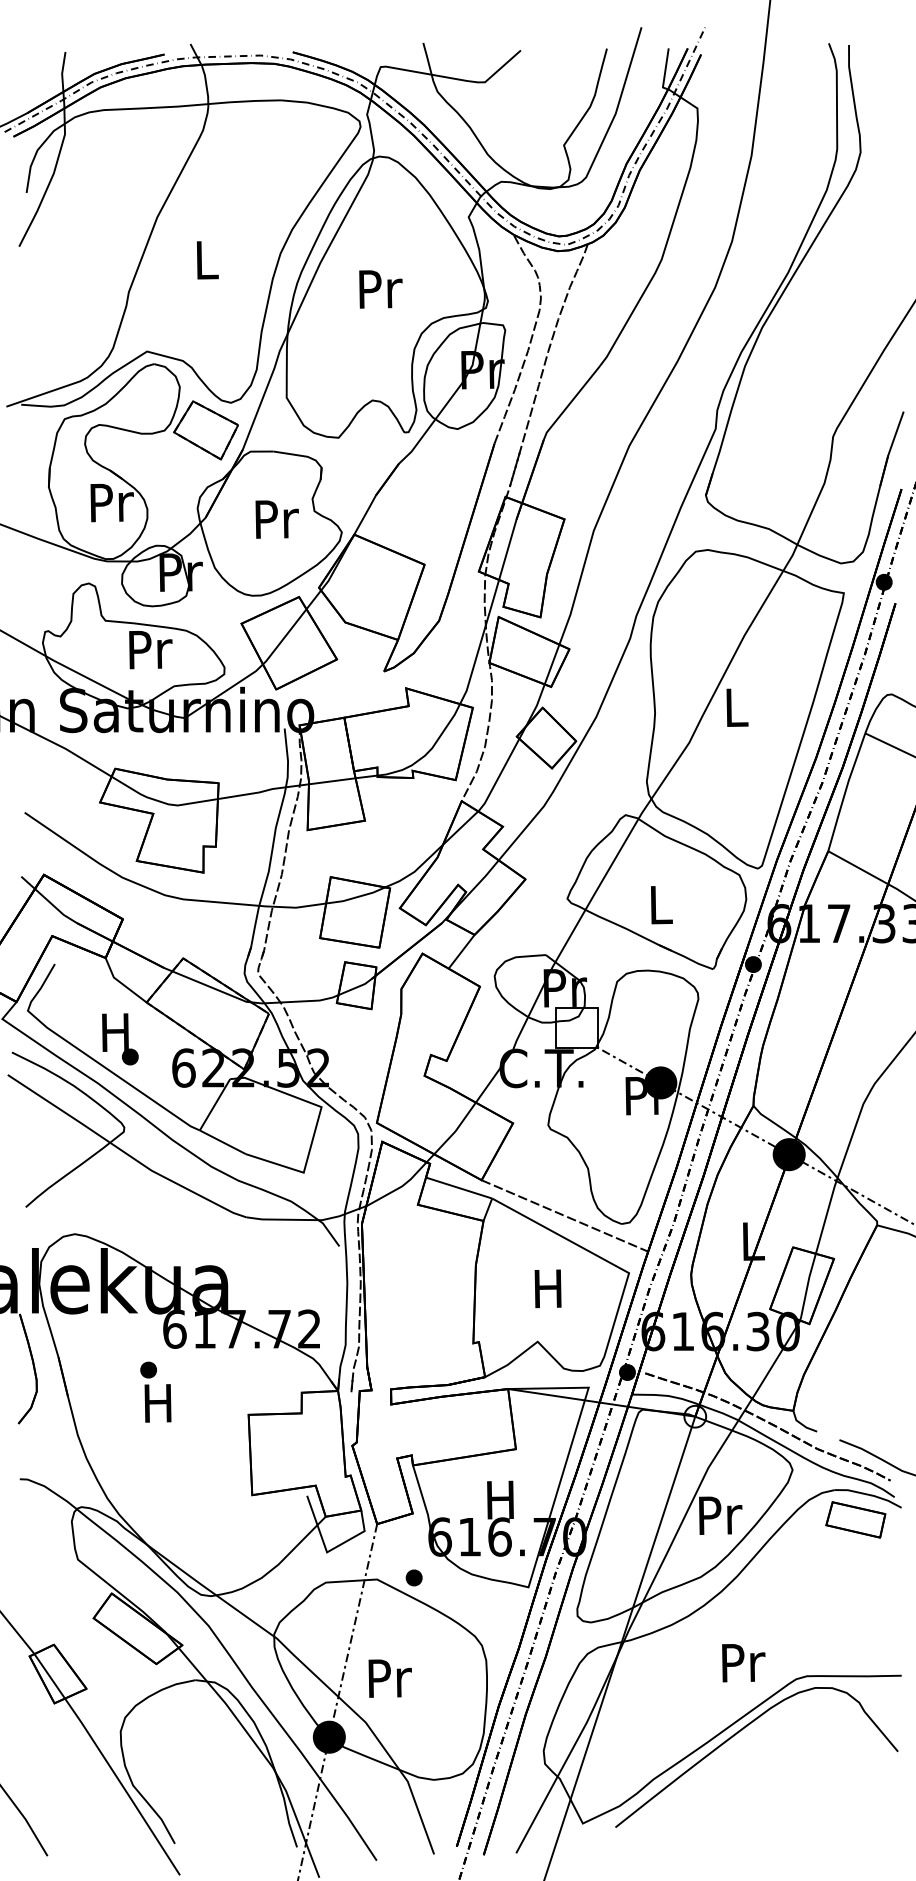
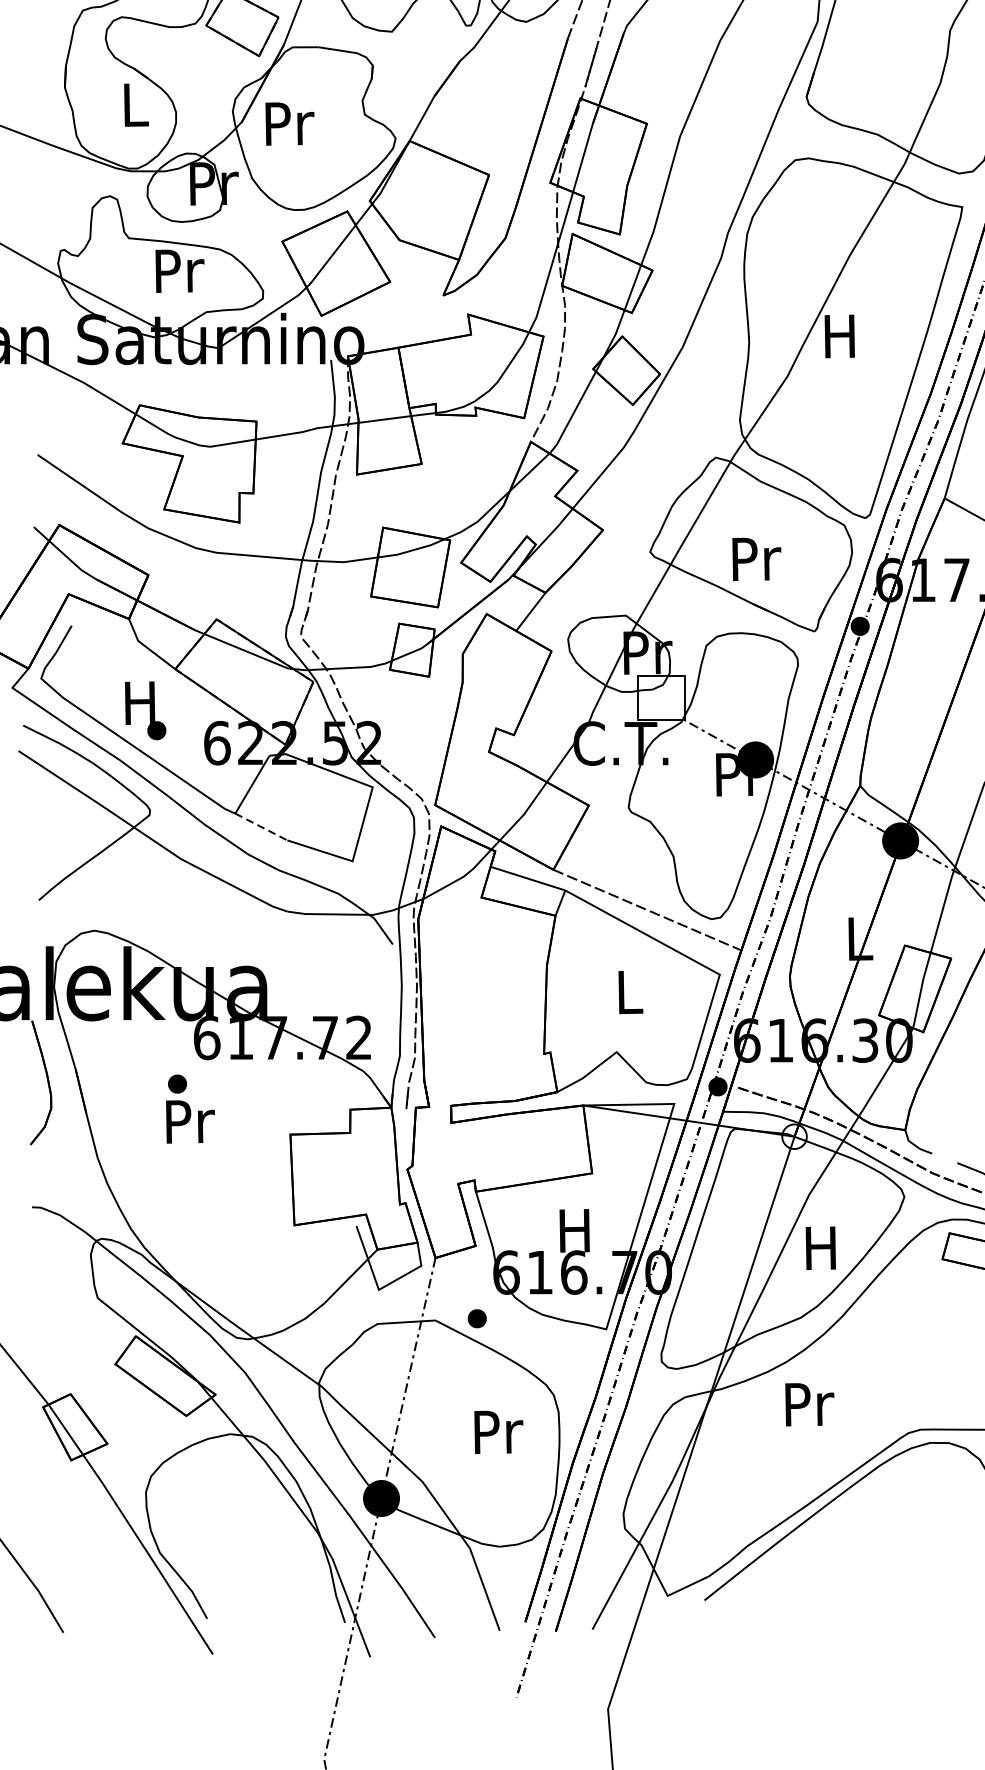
text: (111, 502) -> (135, 104), Pr -> L
text: (276, 519) -> (289, 123), moved
text: (735, 707) -> (839, 336), L -> H
text: (661, 905) -> (756, 559), L -> Pr
line: (222, 1142) -> (260, 827), solid -> dashed
text: (547, 1288) -> (627, 992), H -> L
text: (159, 1403) -> (189, 1121), H -> Pr
text: (720, 1515) -> (823, 1248), Pr -> H
text: (743, 1663) -> (809, 1405), moved
text: (389, 1678) -> (497, 1432), moved

